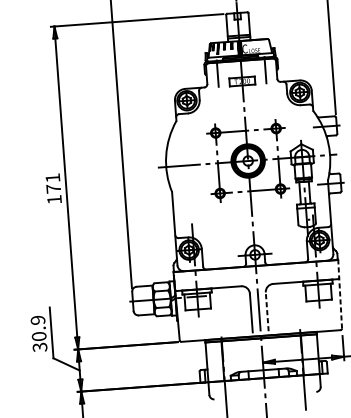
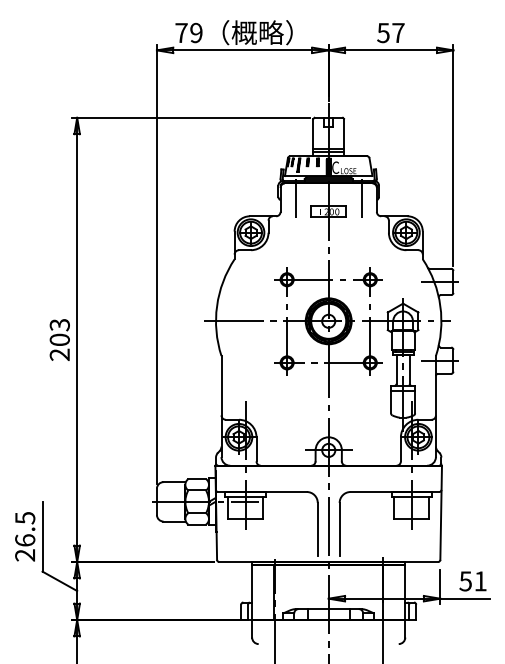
text: (53, 188) -> (59, 339), 171 -> 203
line: (340, 293) -> (441, 512), dashed -> solid
line: (267, 311) -> (339, 529), dashed -> solid
text: (39, 333) -> (25, 536), 30.9 -> 26.5

